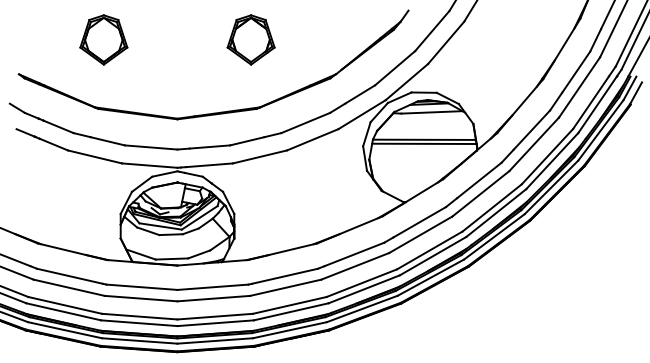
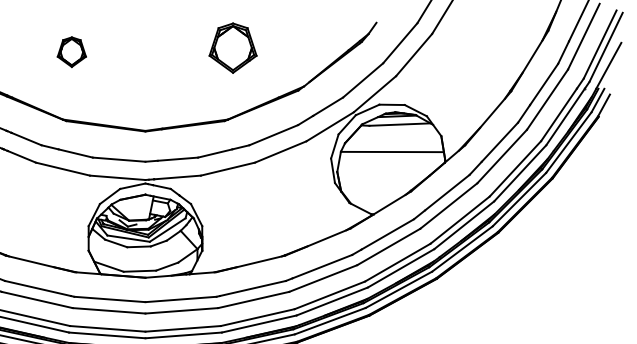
part: (103, 39) -> (71, 51), size x0.6
part: (250, 39) -> (232, 47), moved
line: (424, 143) -> (392, 155), removed

